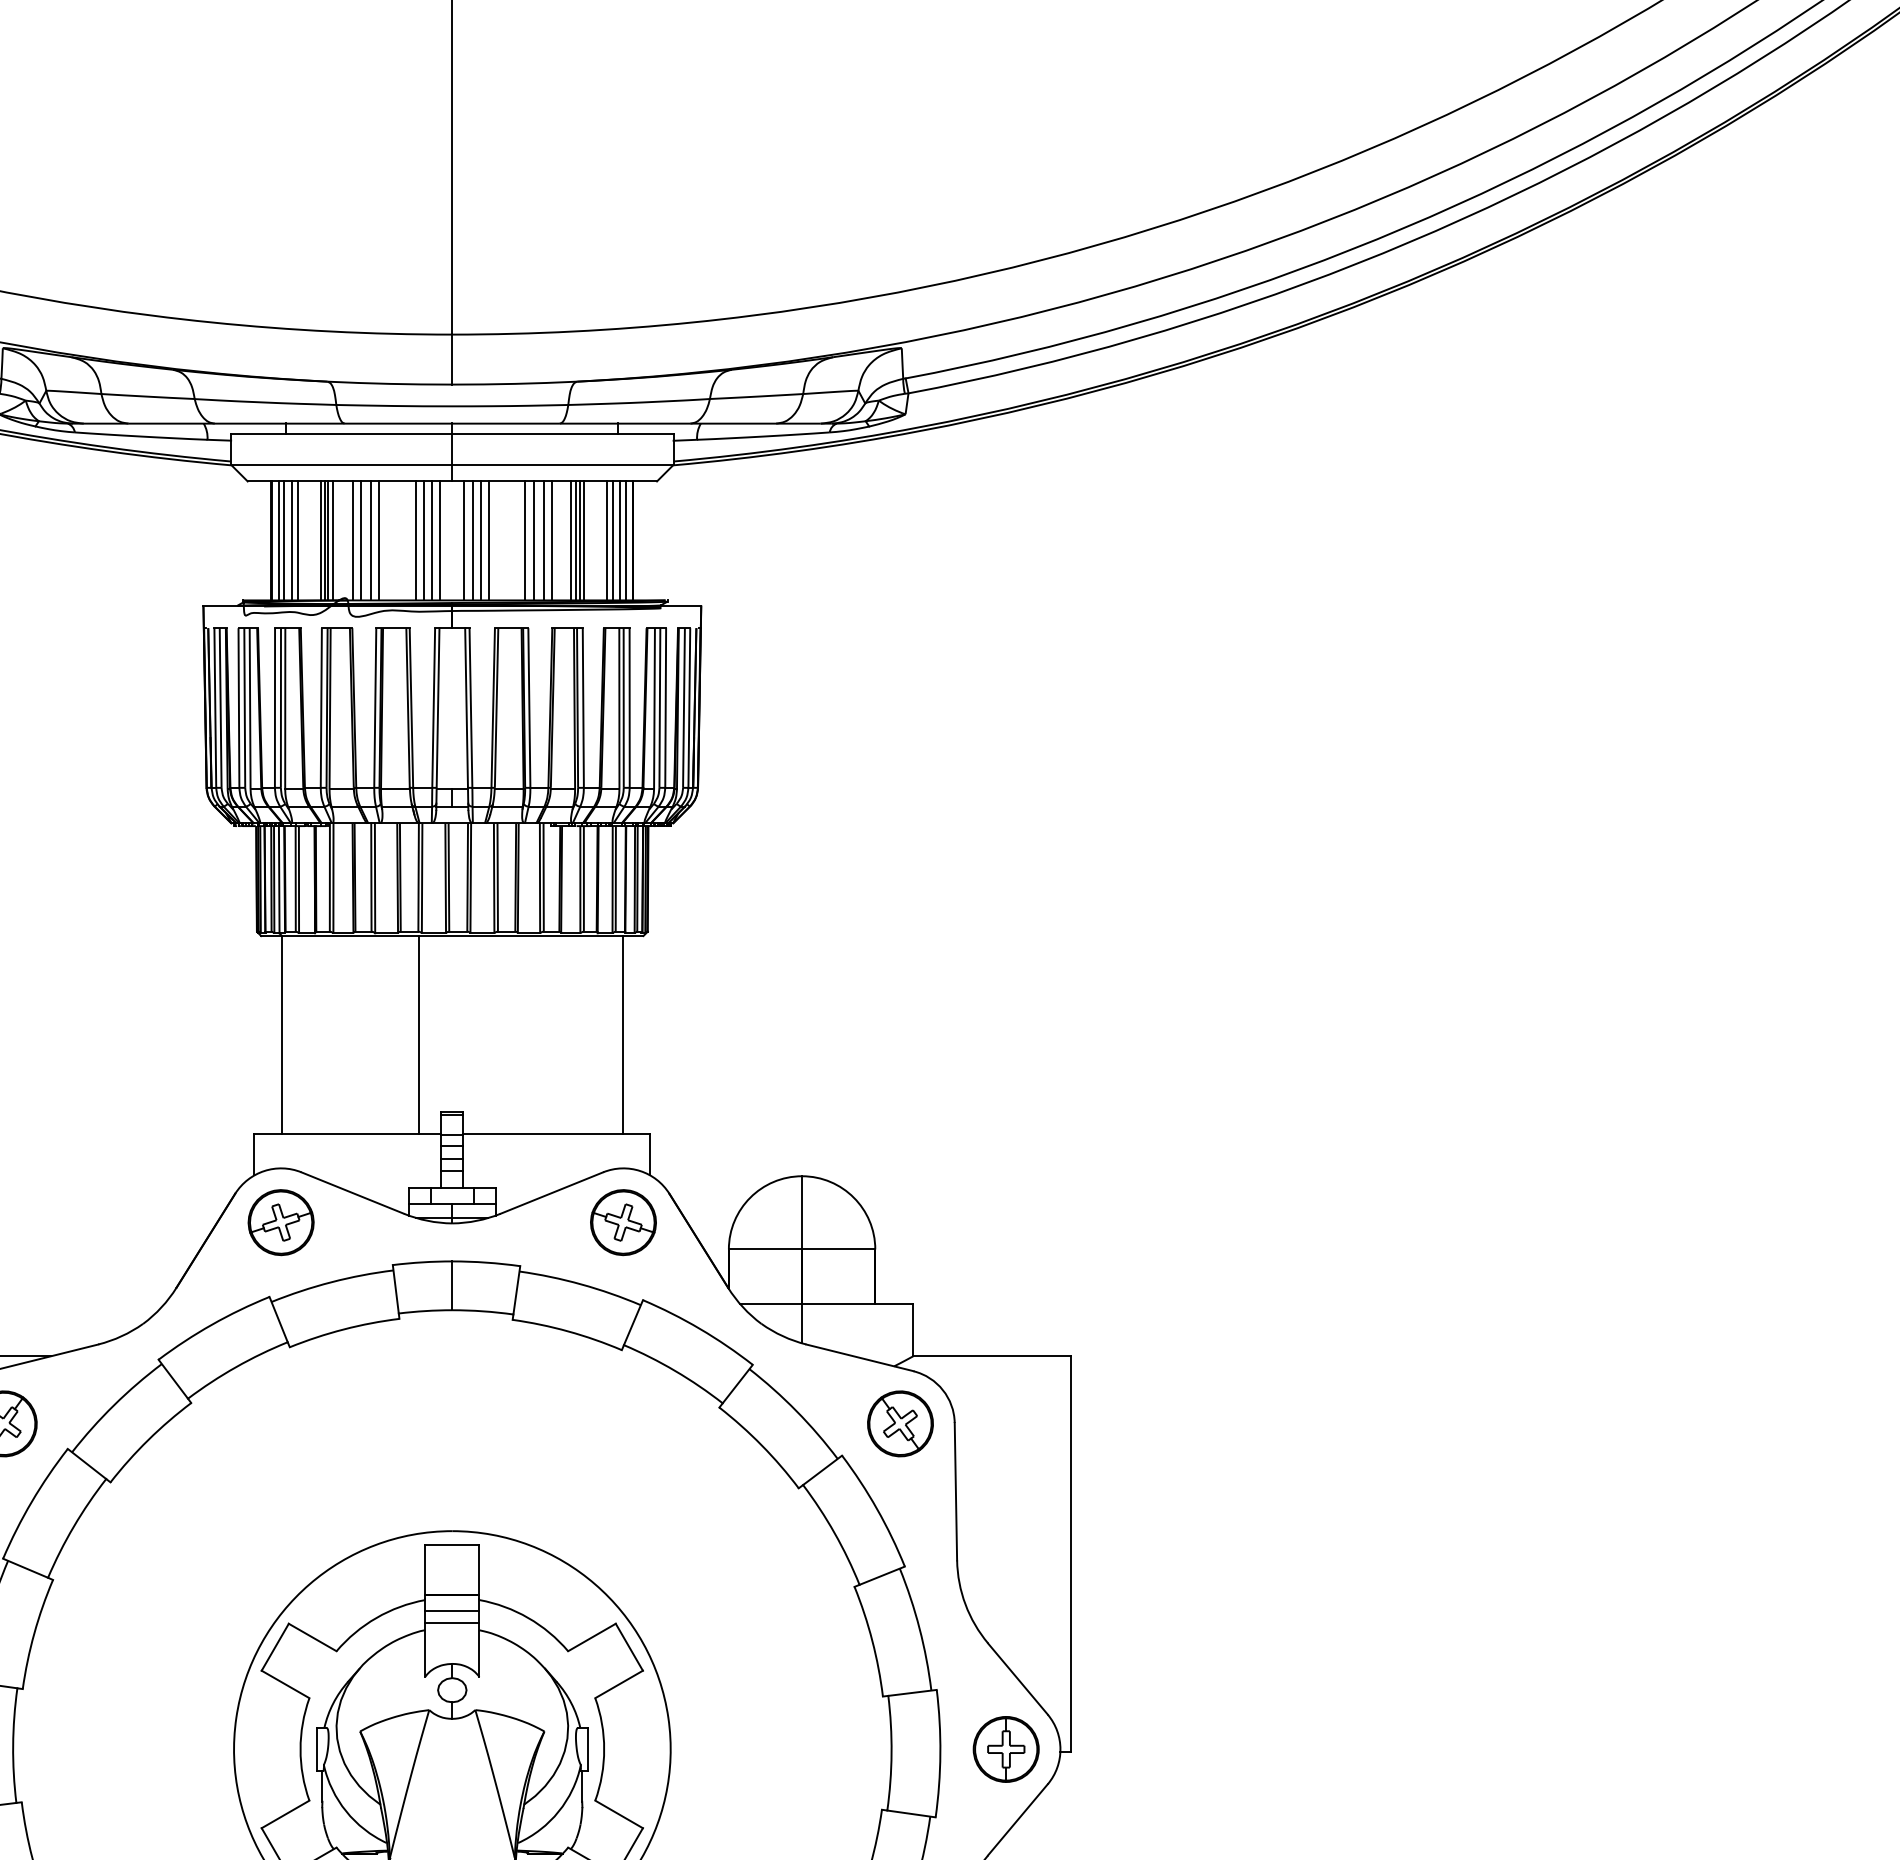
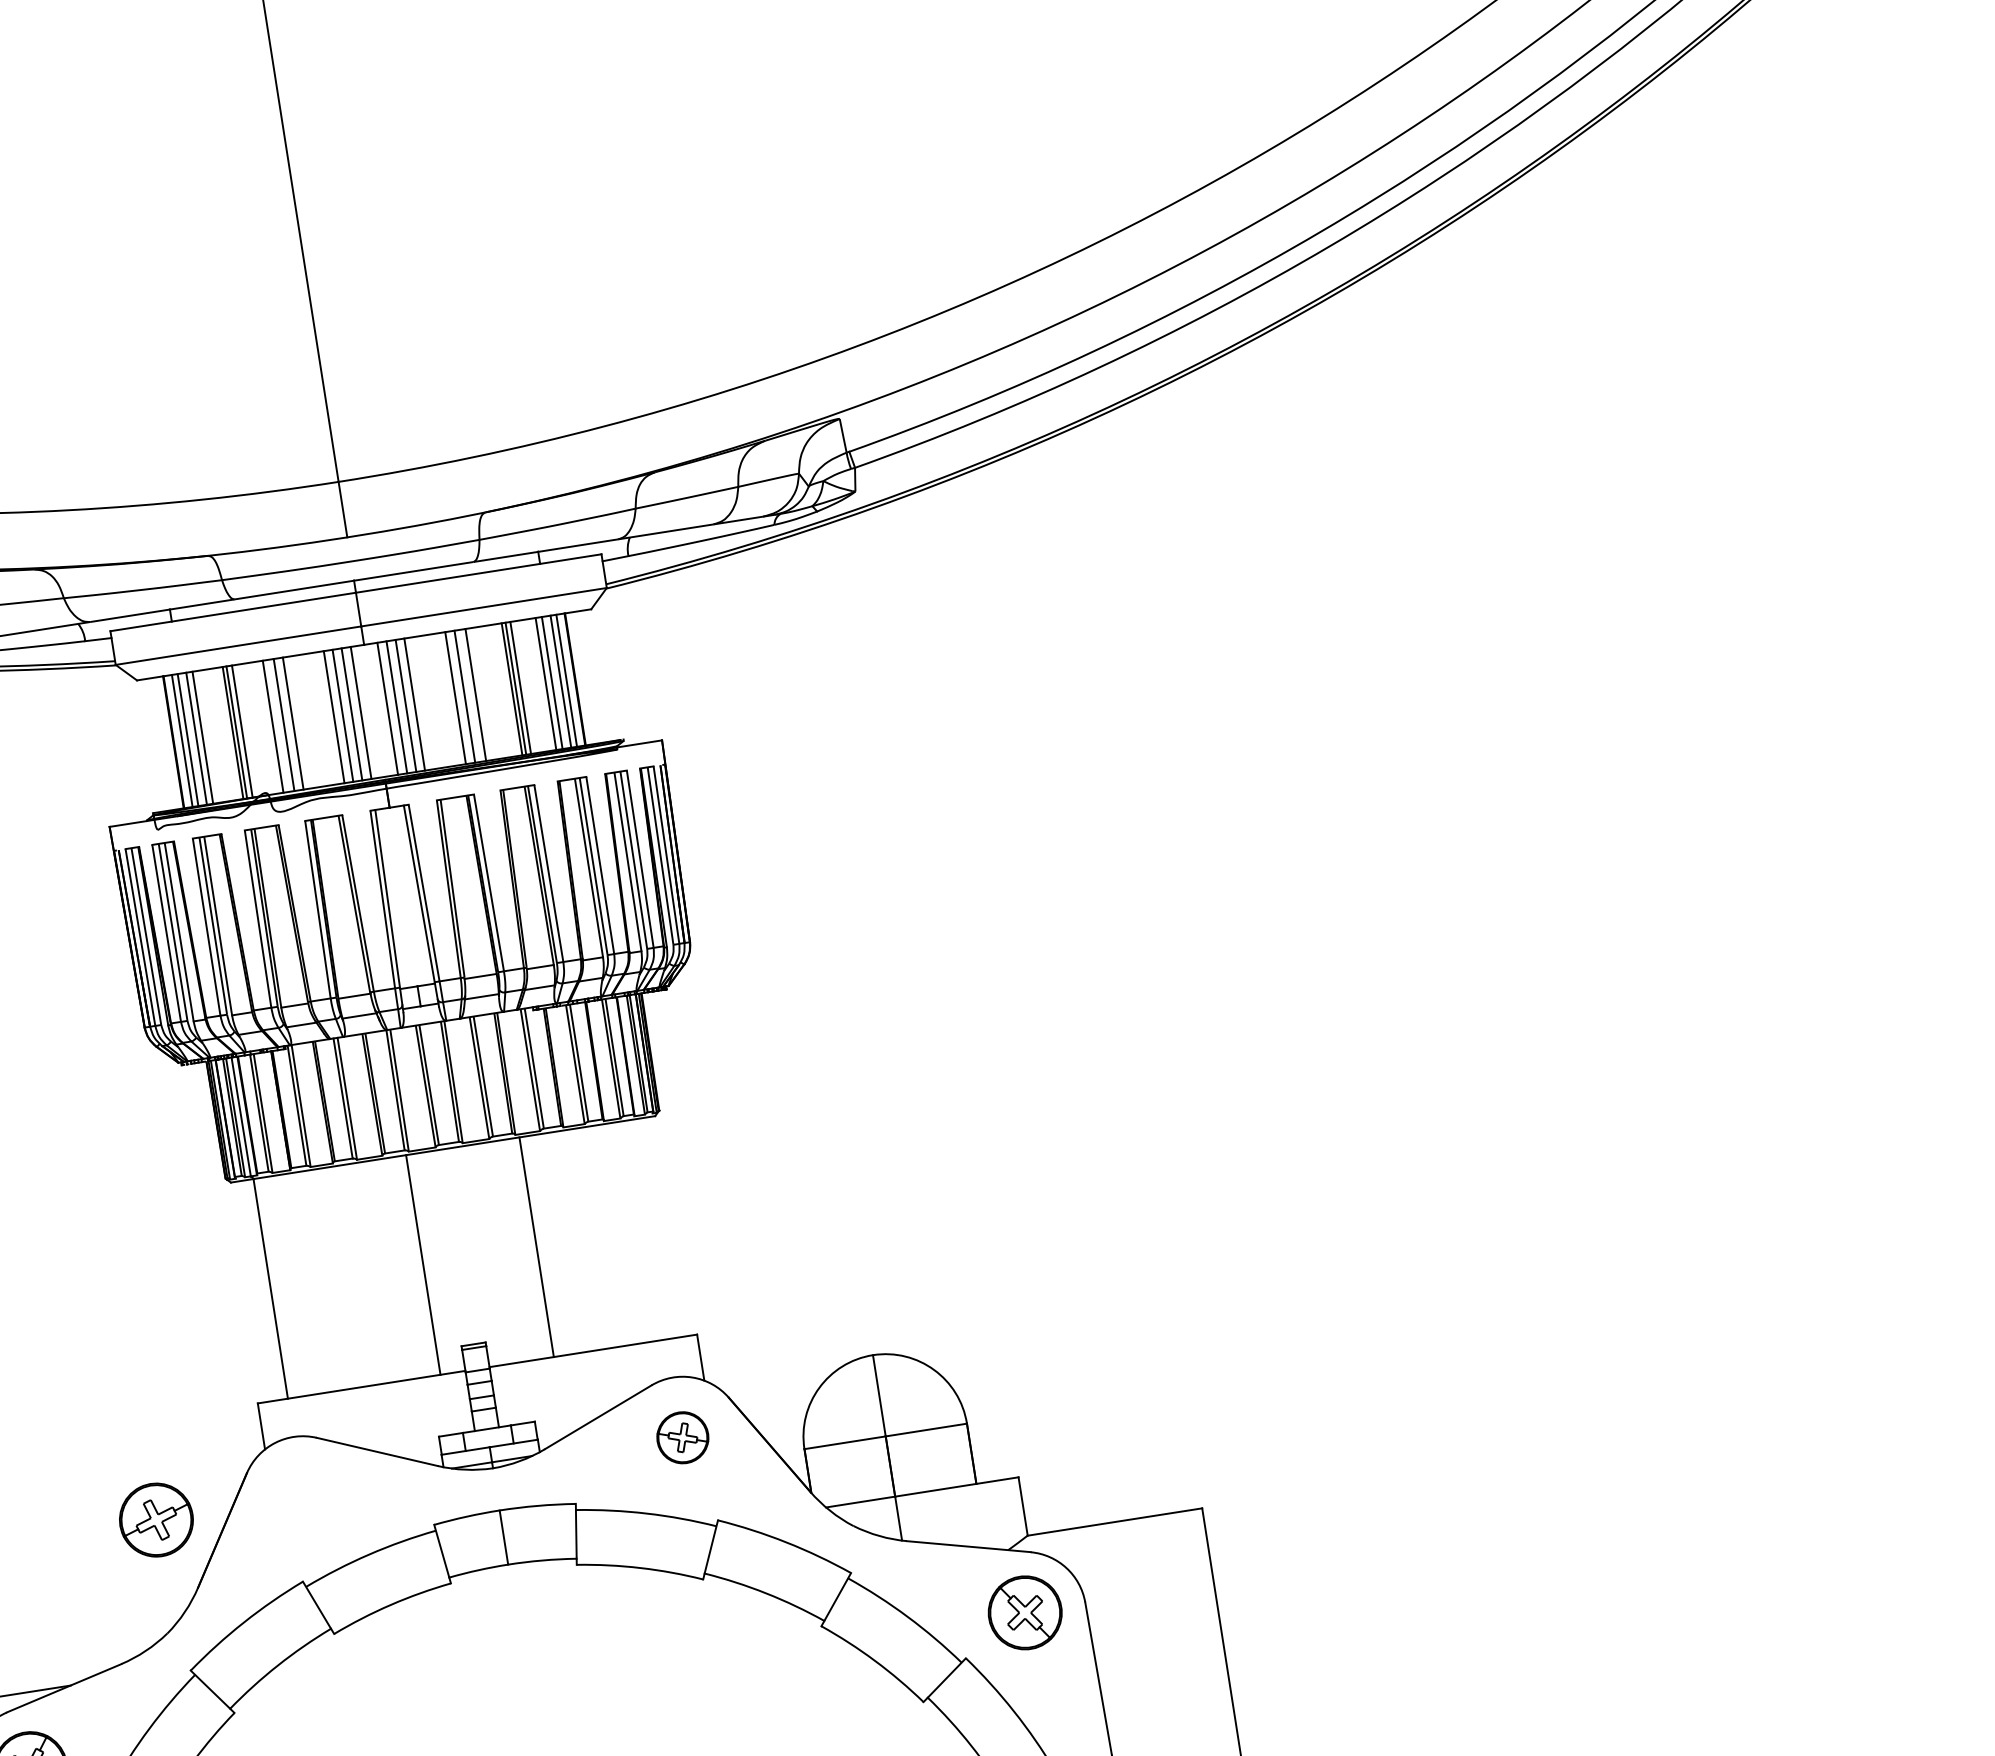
line: (320, 540) -> (228, 733), removed
line: (352, 540) -> (263, 727), removed
line: (551, 540) -> (484, 693), removed
line: (571, 540) -> (506, 689), removed
line: (623, 1034) -> (536, 1246), moved
part: (280, 1222) -> (155, 1520), moved
part: (623, 1222) -> (682, 1437), size x0.7

